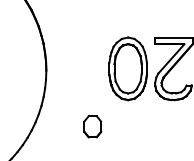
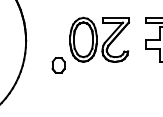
part: (92, 126) -> (58, 65), moved

